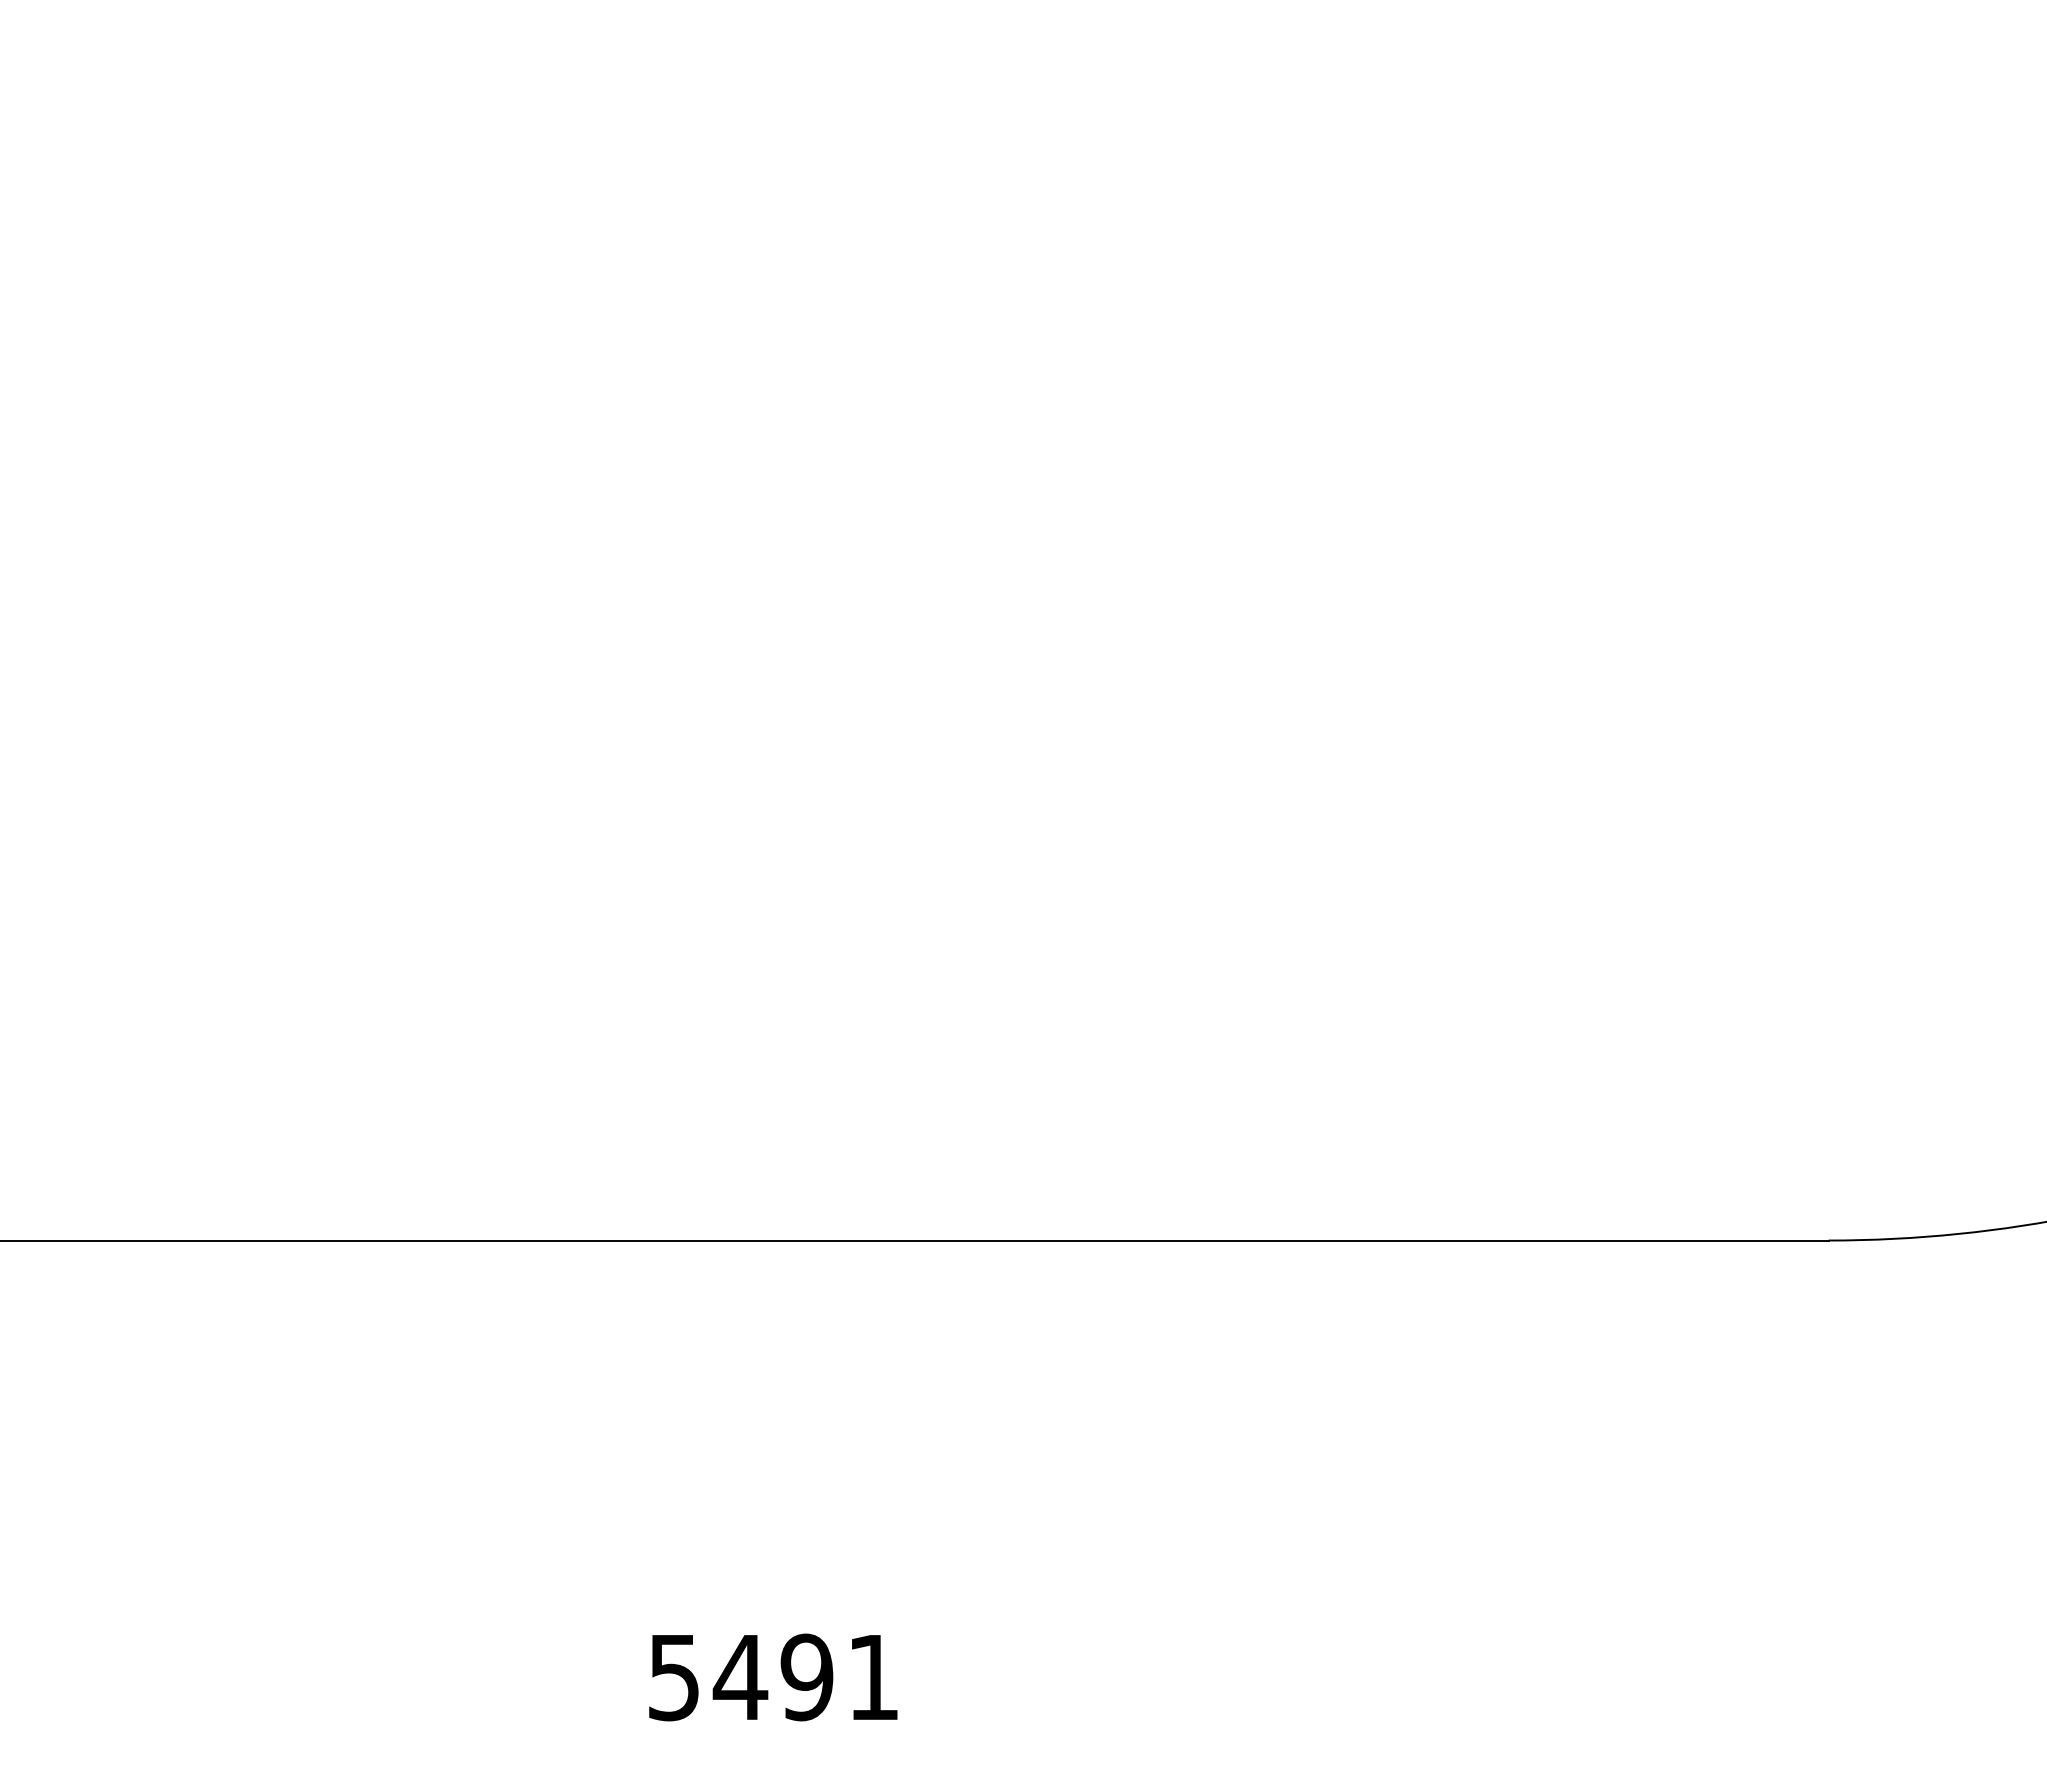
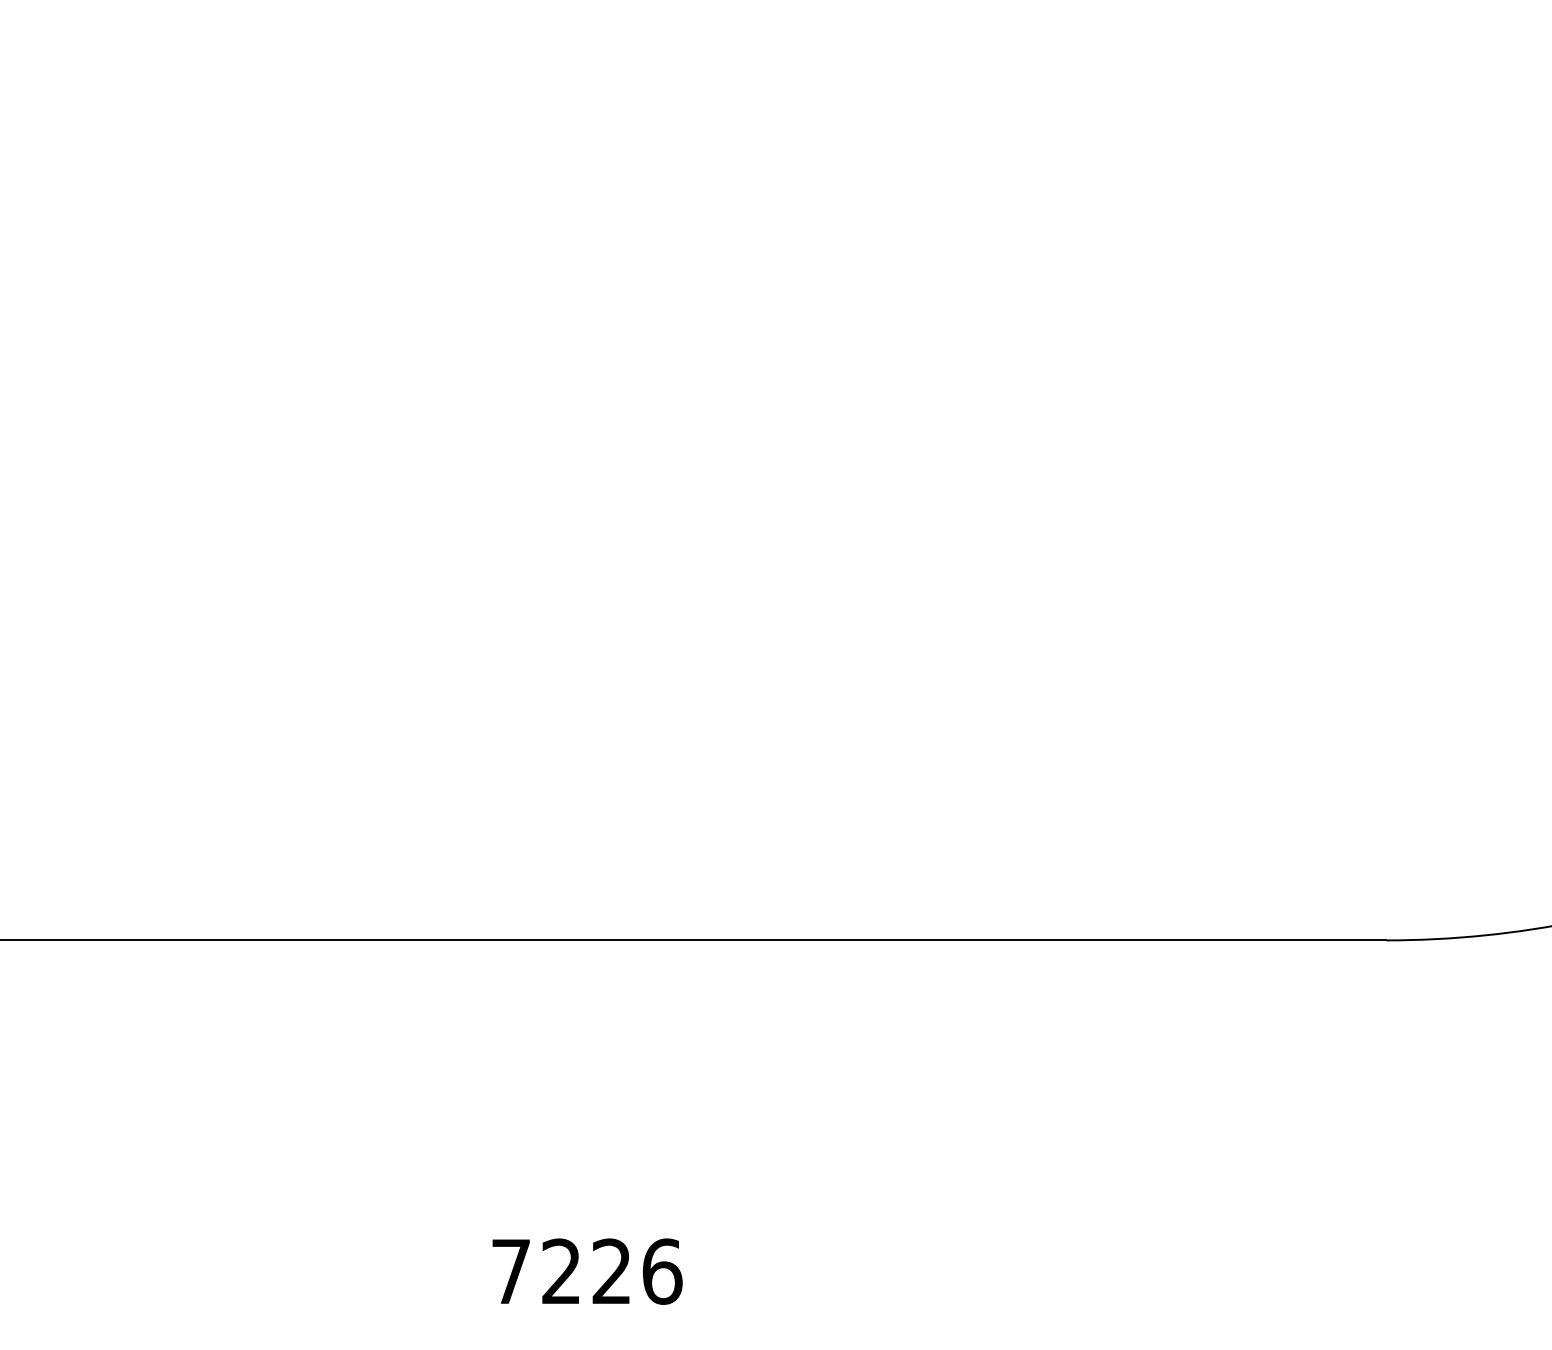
text: (774, 1677) -> (587, 1271), 5491 -> 7226

